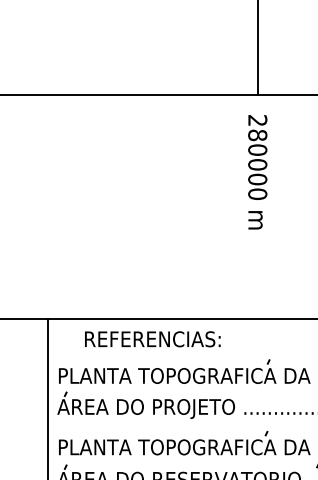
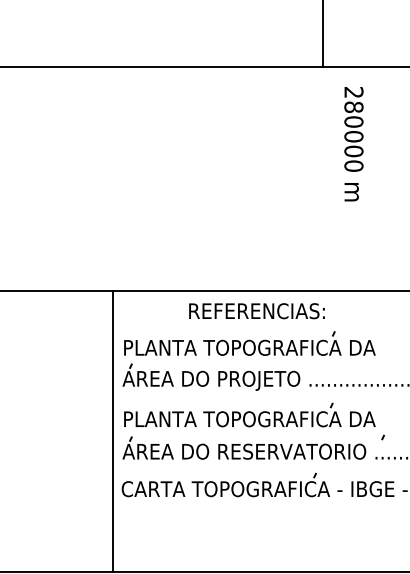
text: (257, 172) -> (353, 144), moved
text: (152, 339) -> (256, 311), moved

